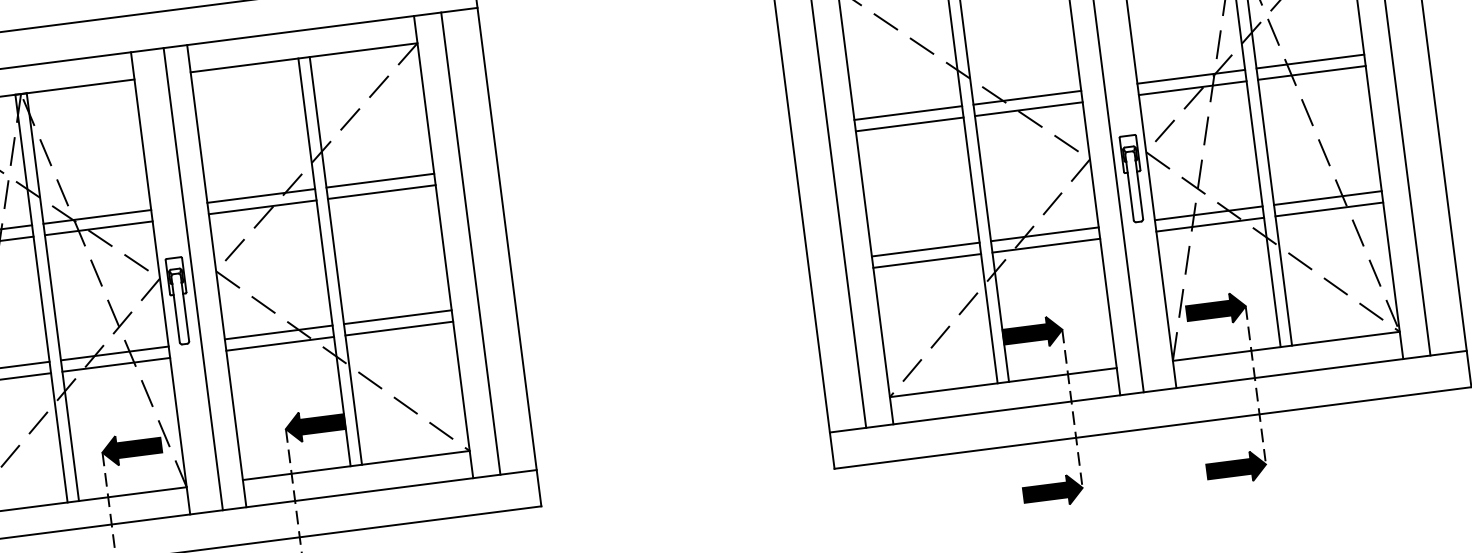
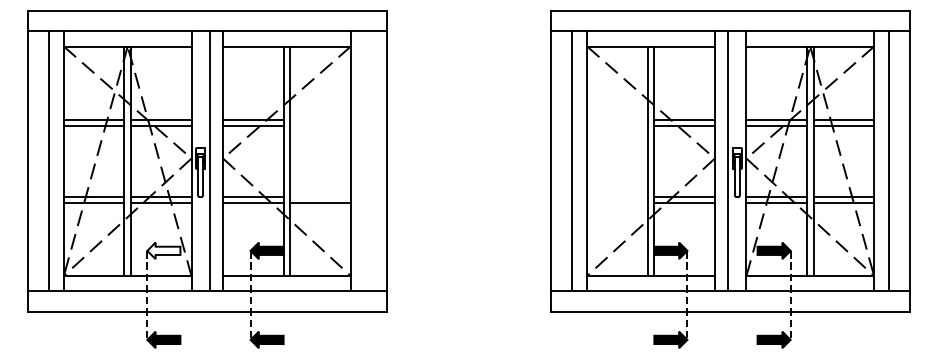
line: (908, 113) -> (617, 120), removed
line: (909, 124) -> (617, 126), removed
line: (380, 181) -> (320, 120), removed
line: (381, 192) -> (320, 126), removed
line: (471, 243) -> (366, 161), removed
line: (925, 249) -> (617, 196), removed
line: (927, 261) -> (617, 203), removed
line: (397, 316) -> (320, 196), removed
fill: (131, 448) -> (163, 250), removed

